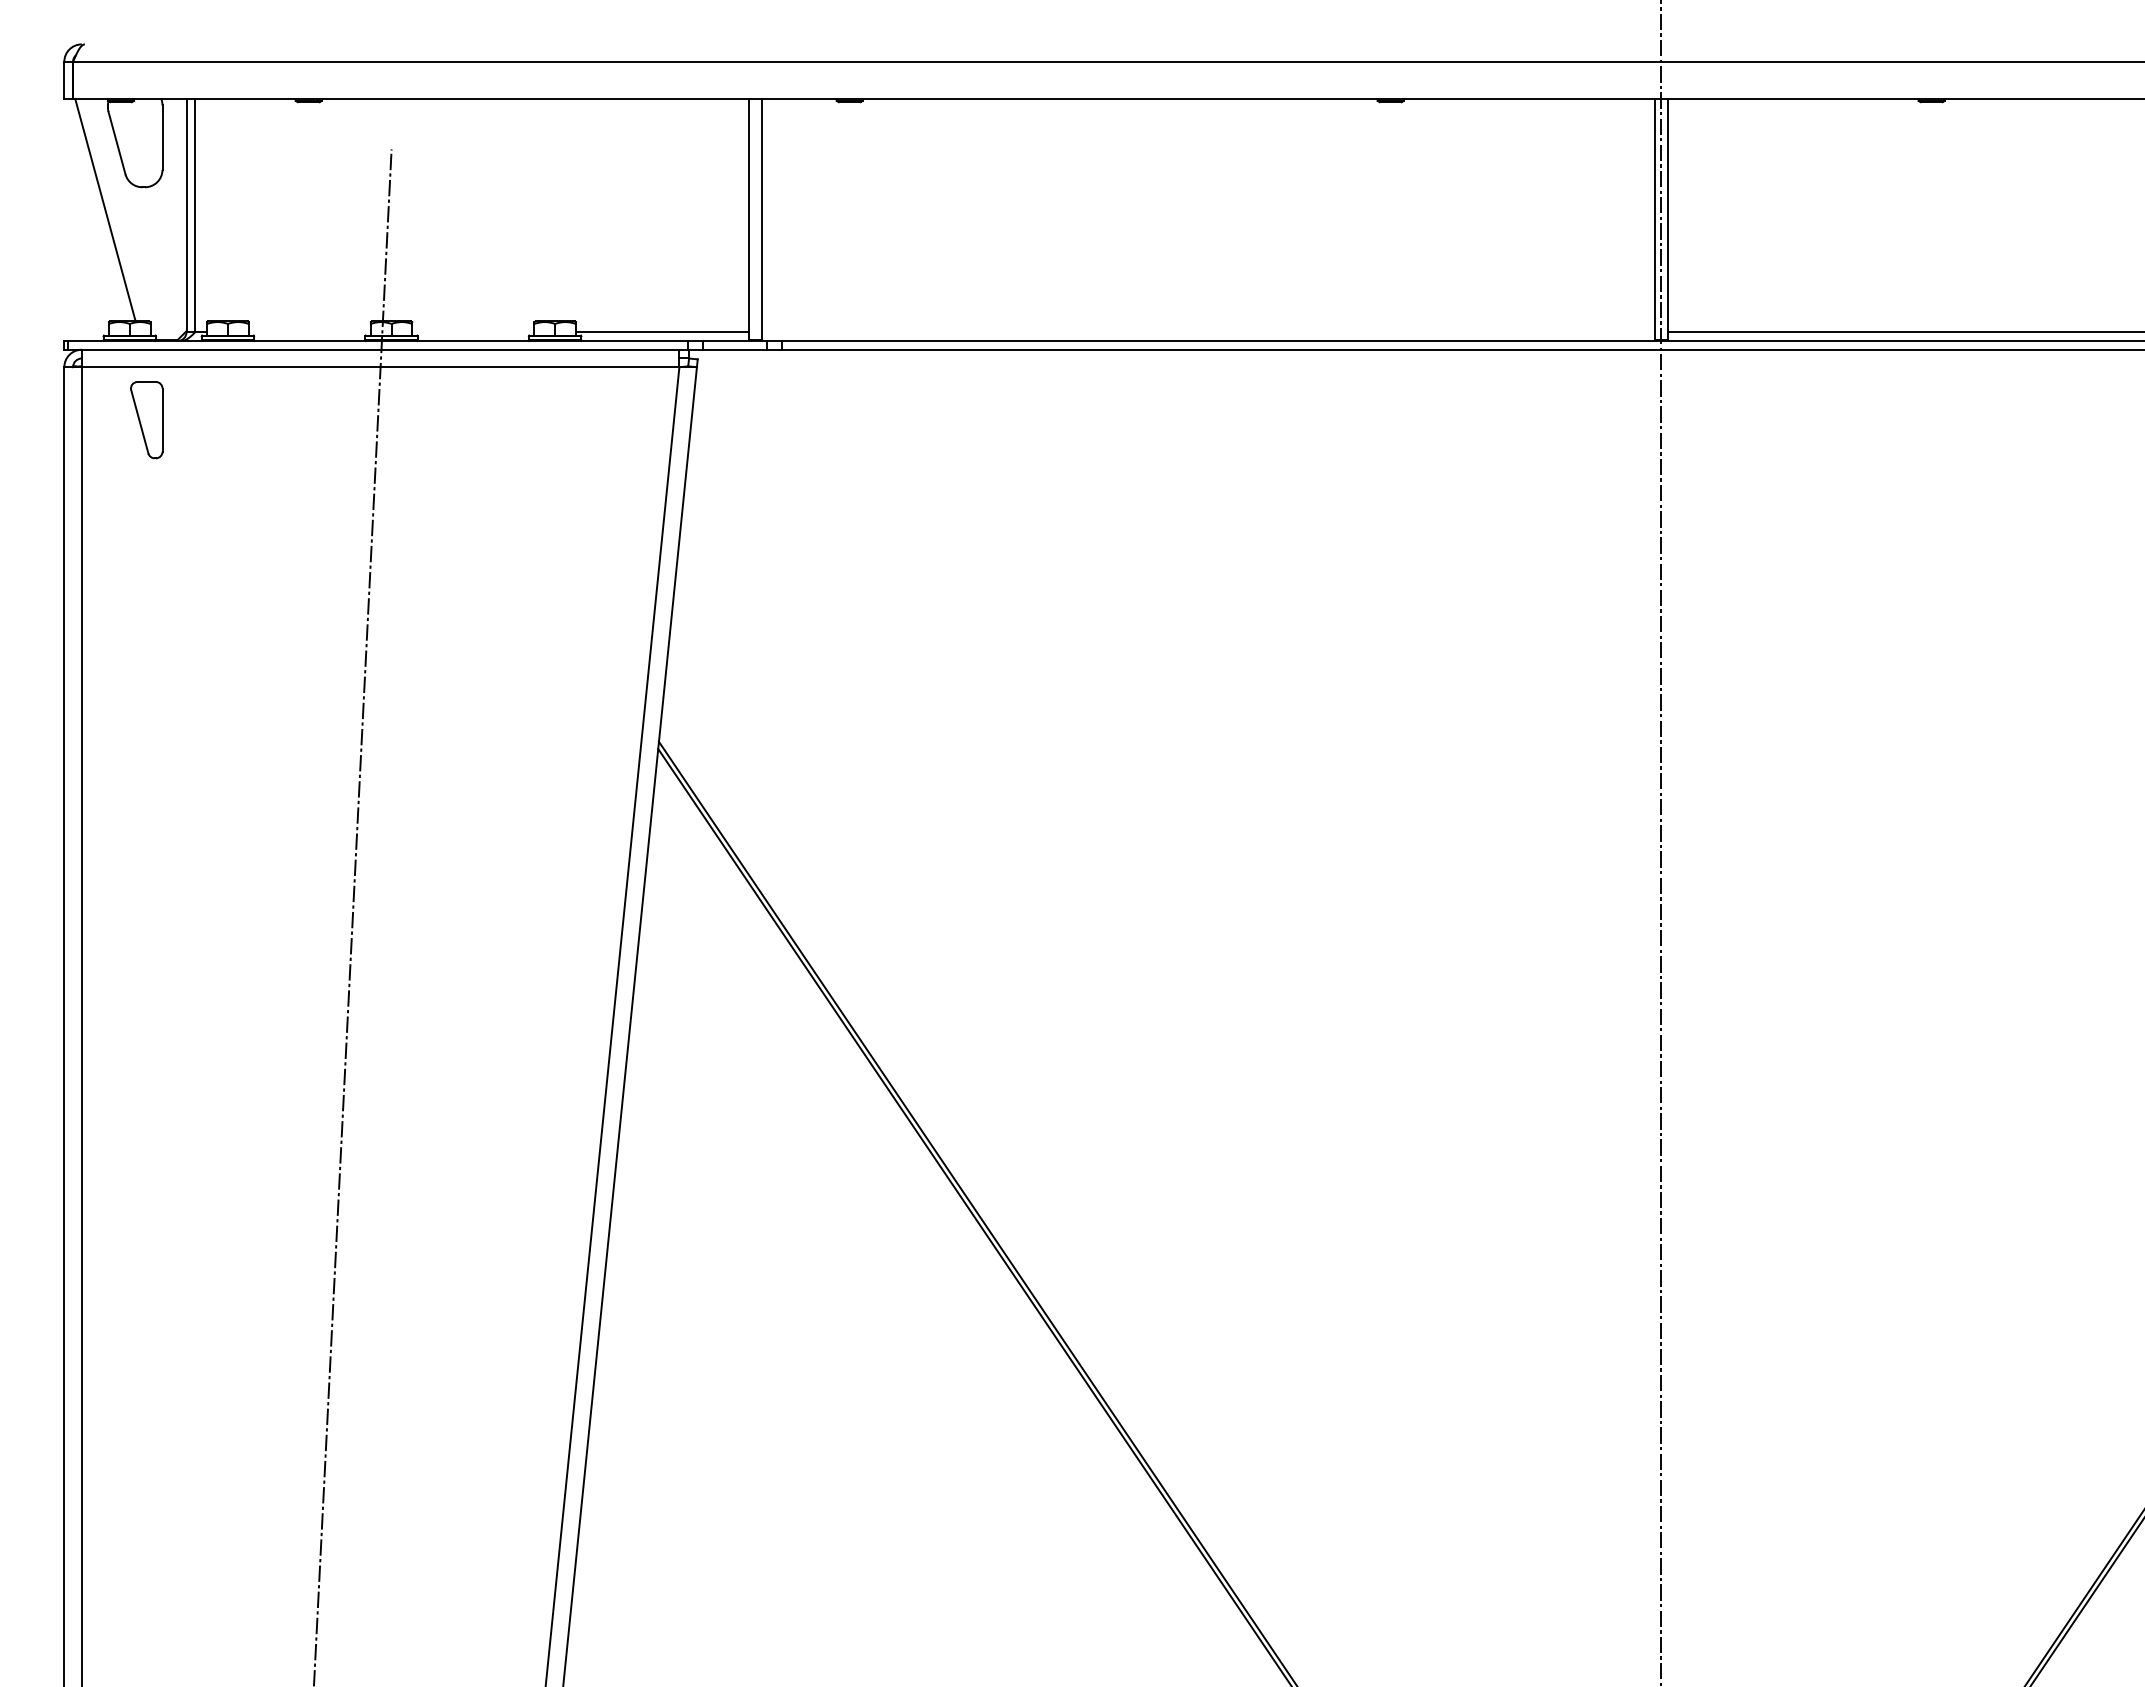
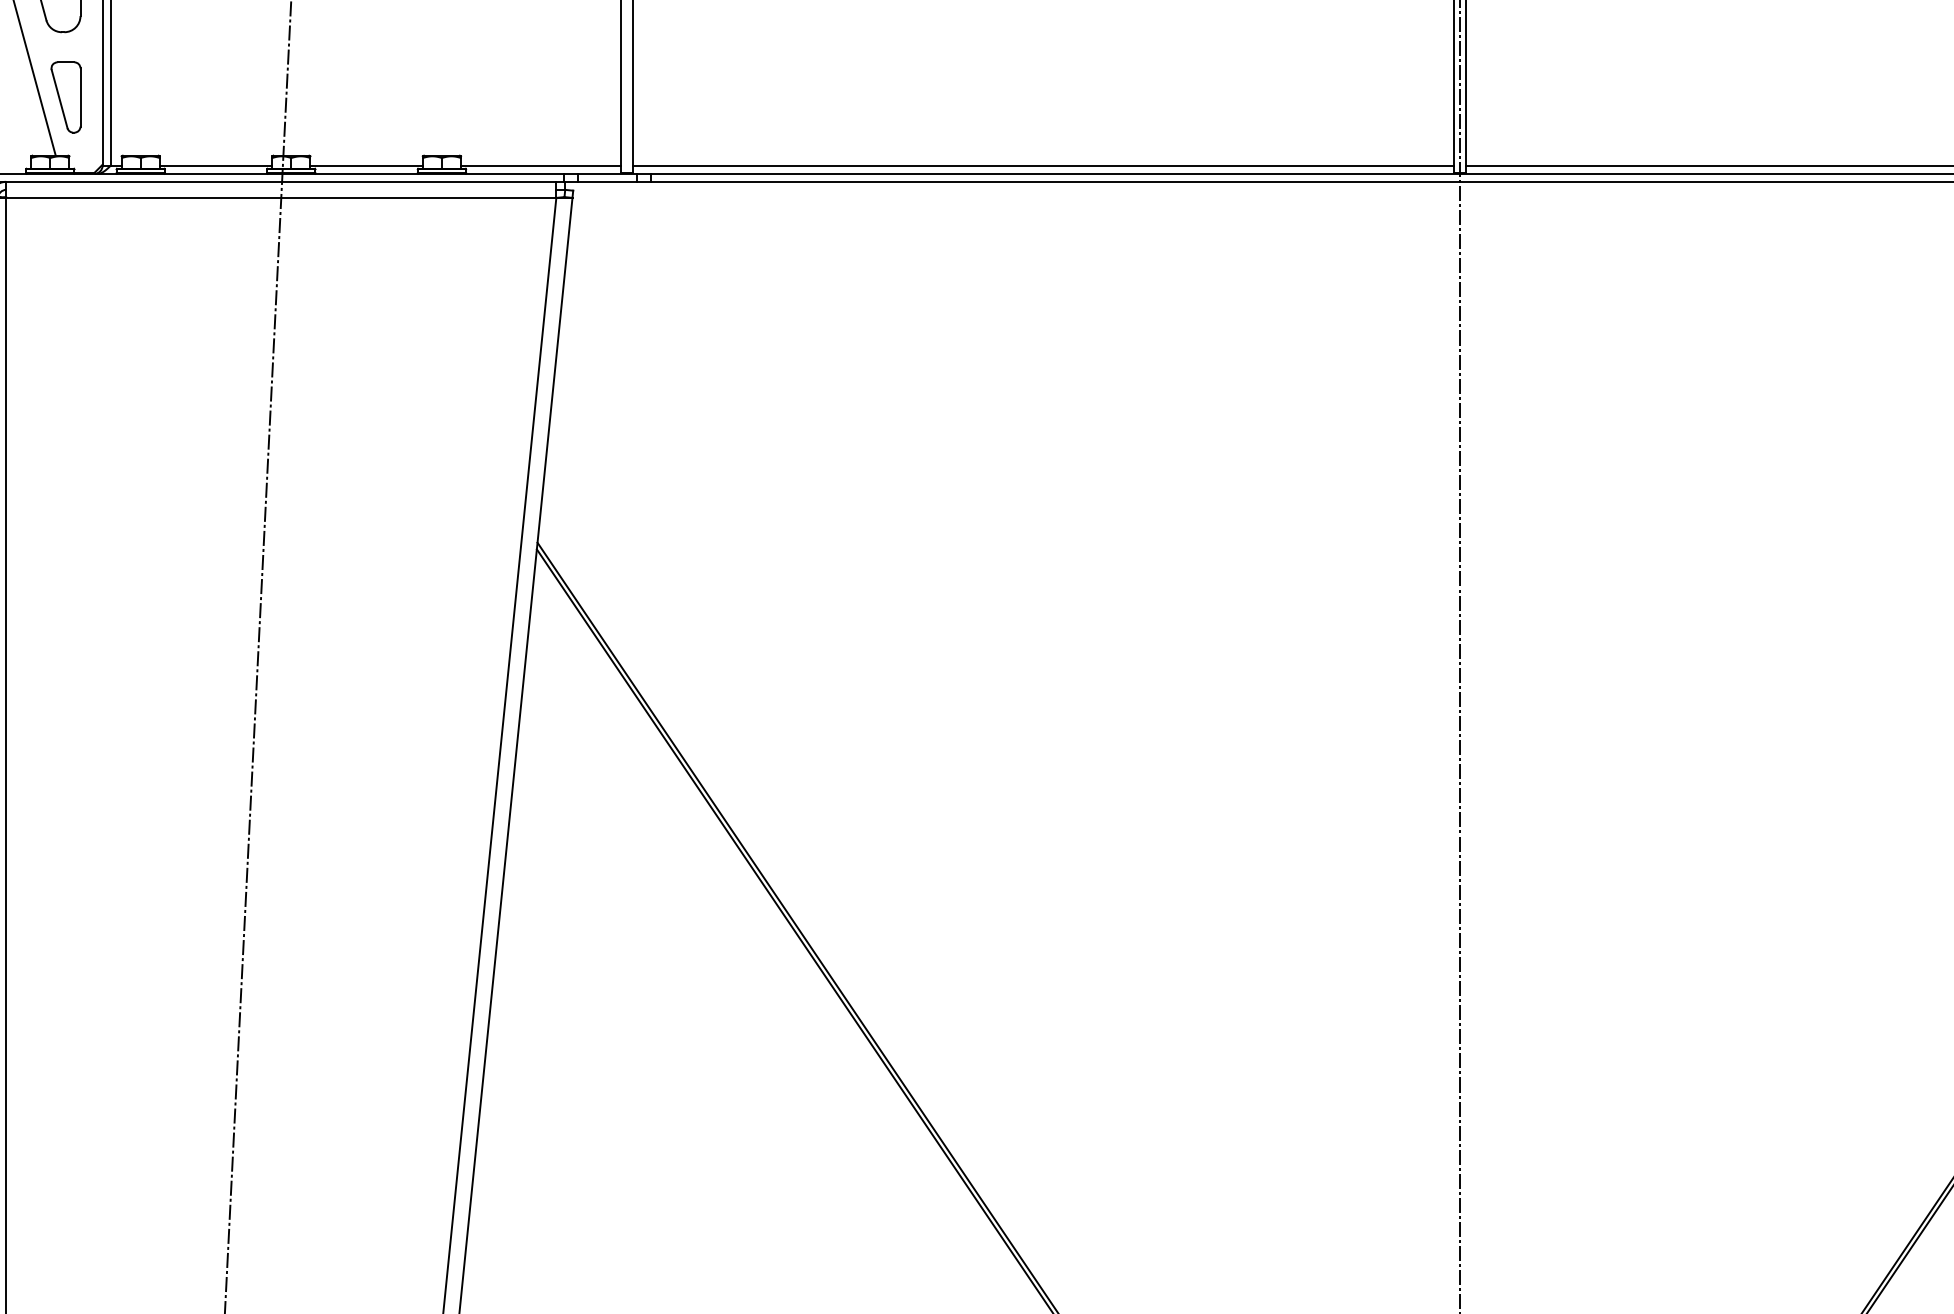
line: (309, 332) -> (215, 165), added
line: (473, 332) -> (366, 165), added
line: (1208, 332) -> (1043, 165), added
part: (146, 420) -> (65, 97), moved

